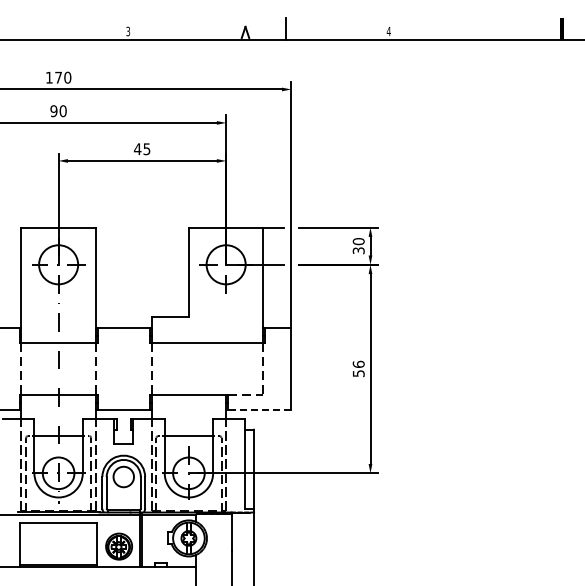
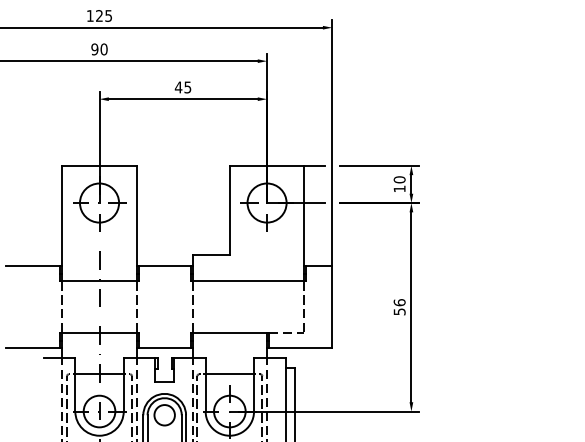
text: (63, 77) -> (104, 15), 170 -> 125
text: (358, 250) -> (399, 188), 30 -> 10
line: (258, 410) -> (299, 348), dashed -> solid

